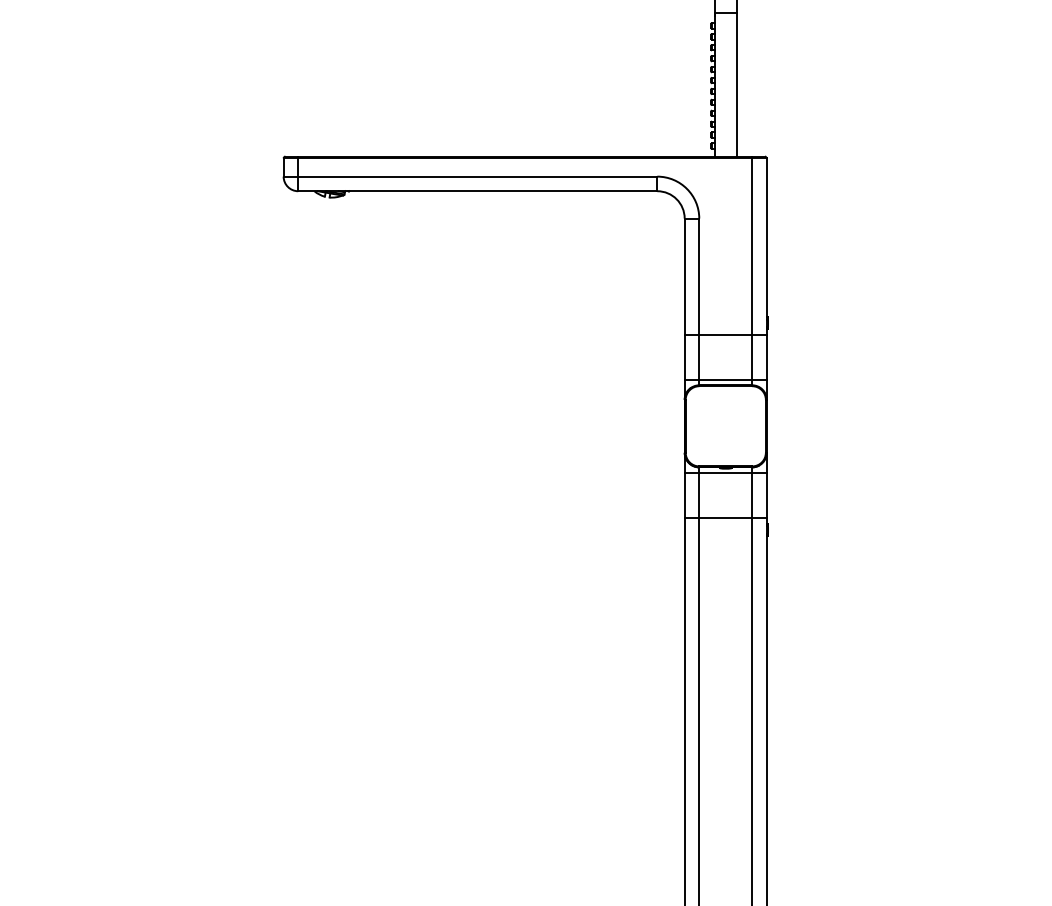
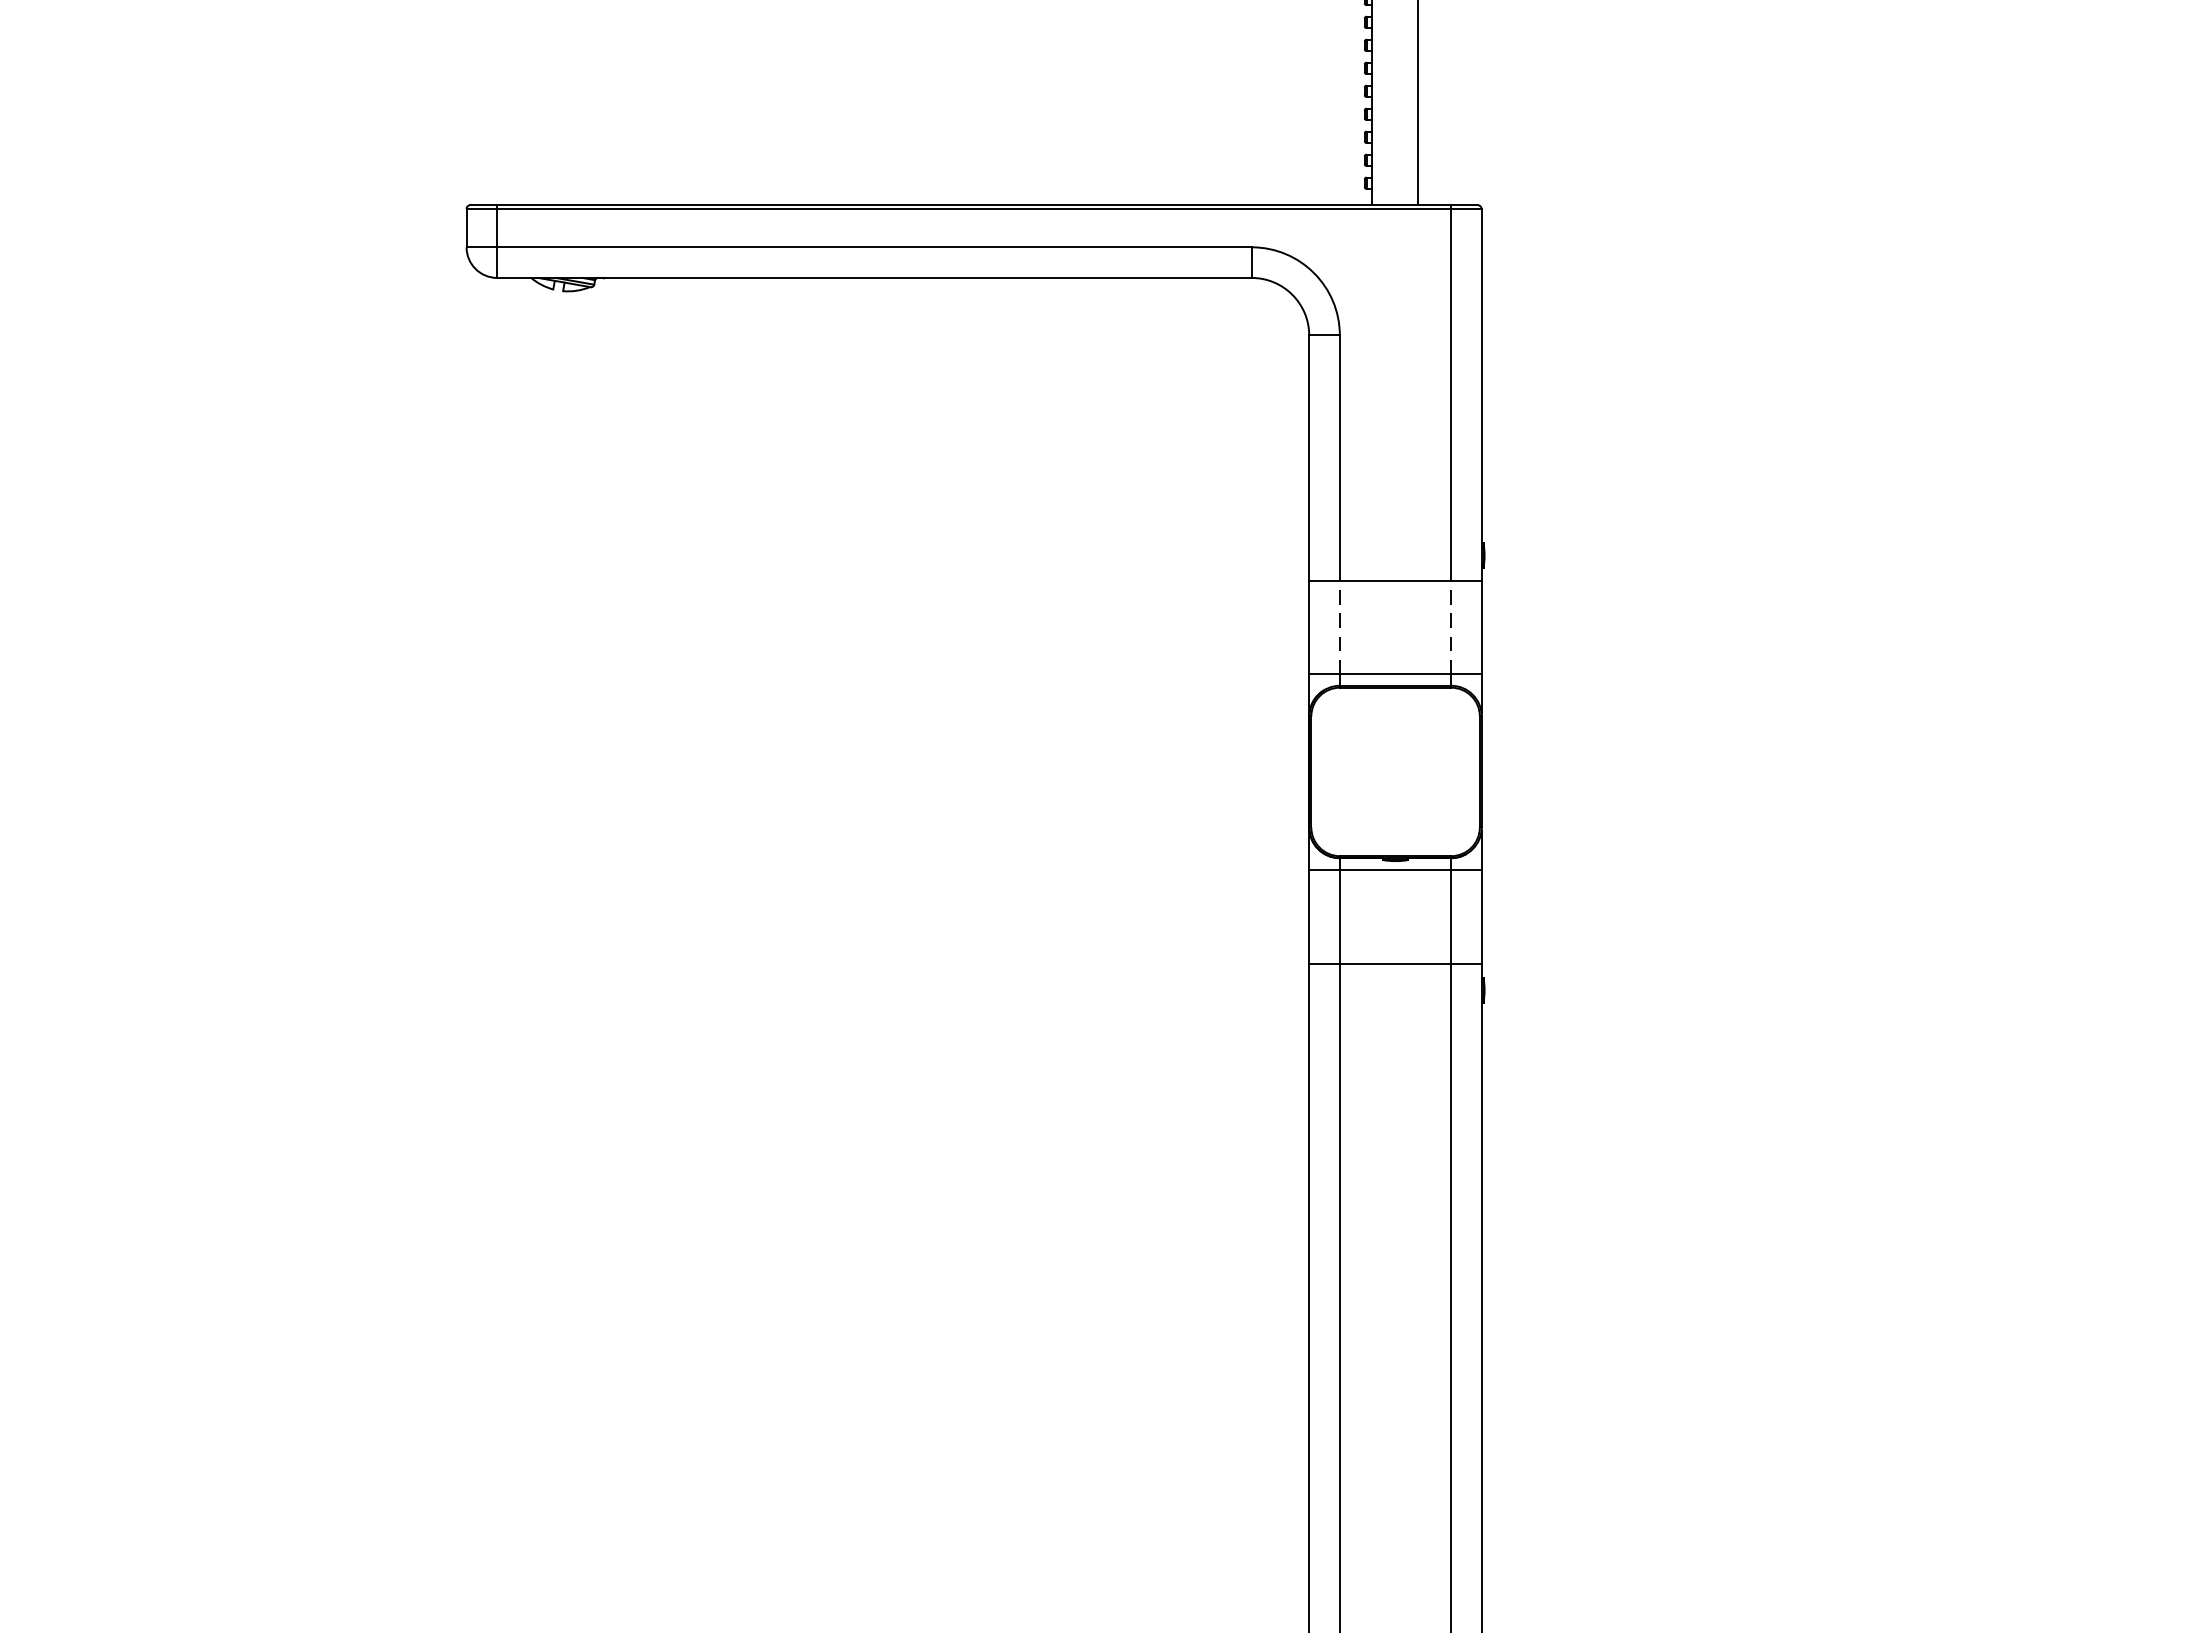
line: (699, 357) -> (1340, 627), solid -> dashed
line: (752, 357) -> (1451, 627), solid -> dashed

